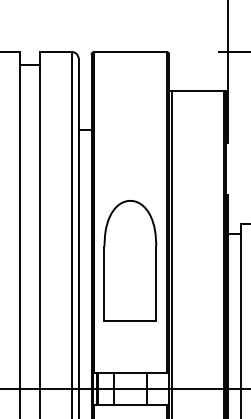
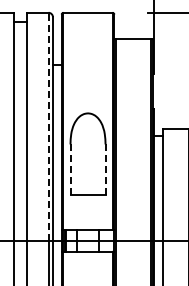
line: (71, 220) -> (48, 126), solid -> dashed
line: (104, 283) -> (70, 169), solid -> dashed
line: (156, 285) -> (105, 170), solid -> dashed

